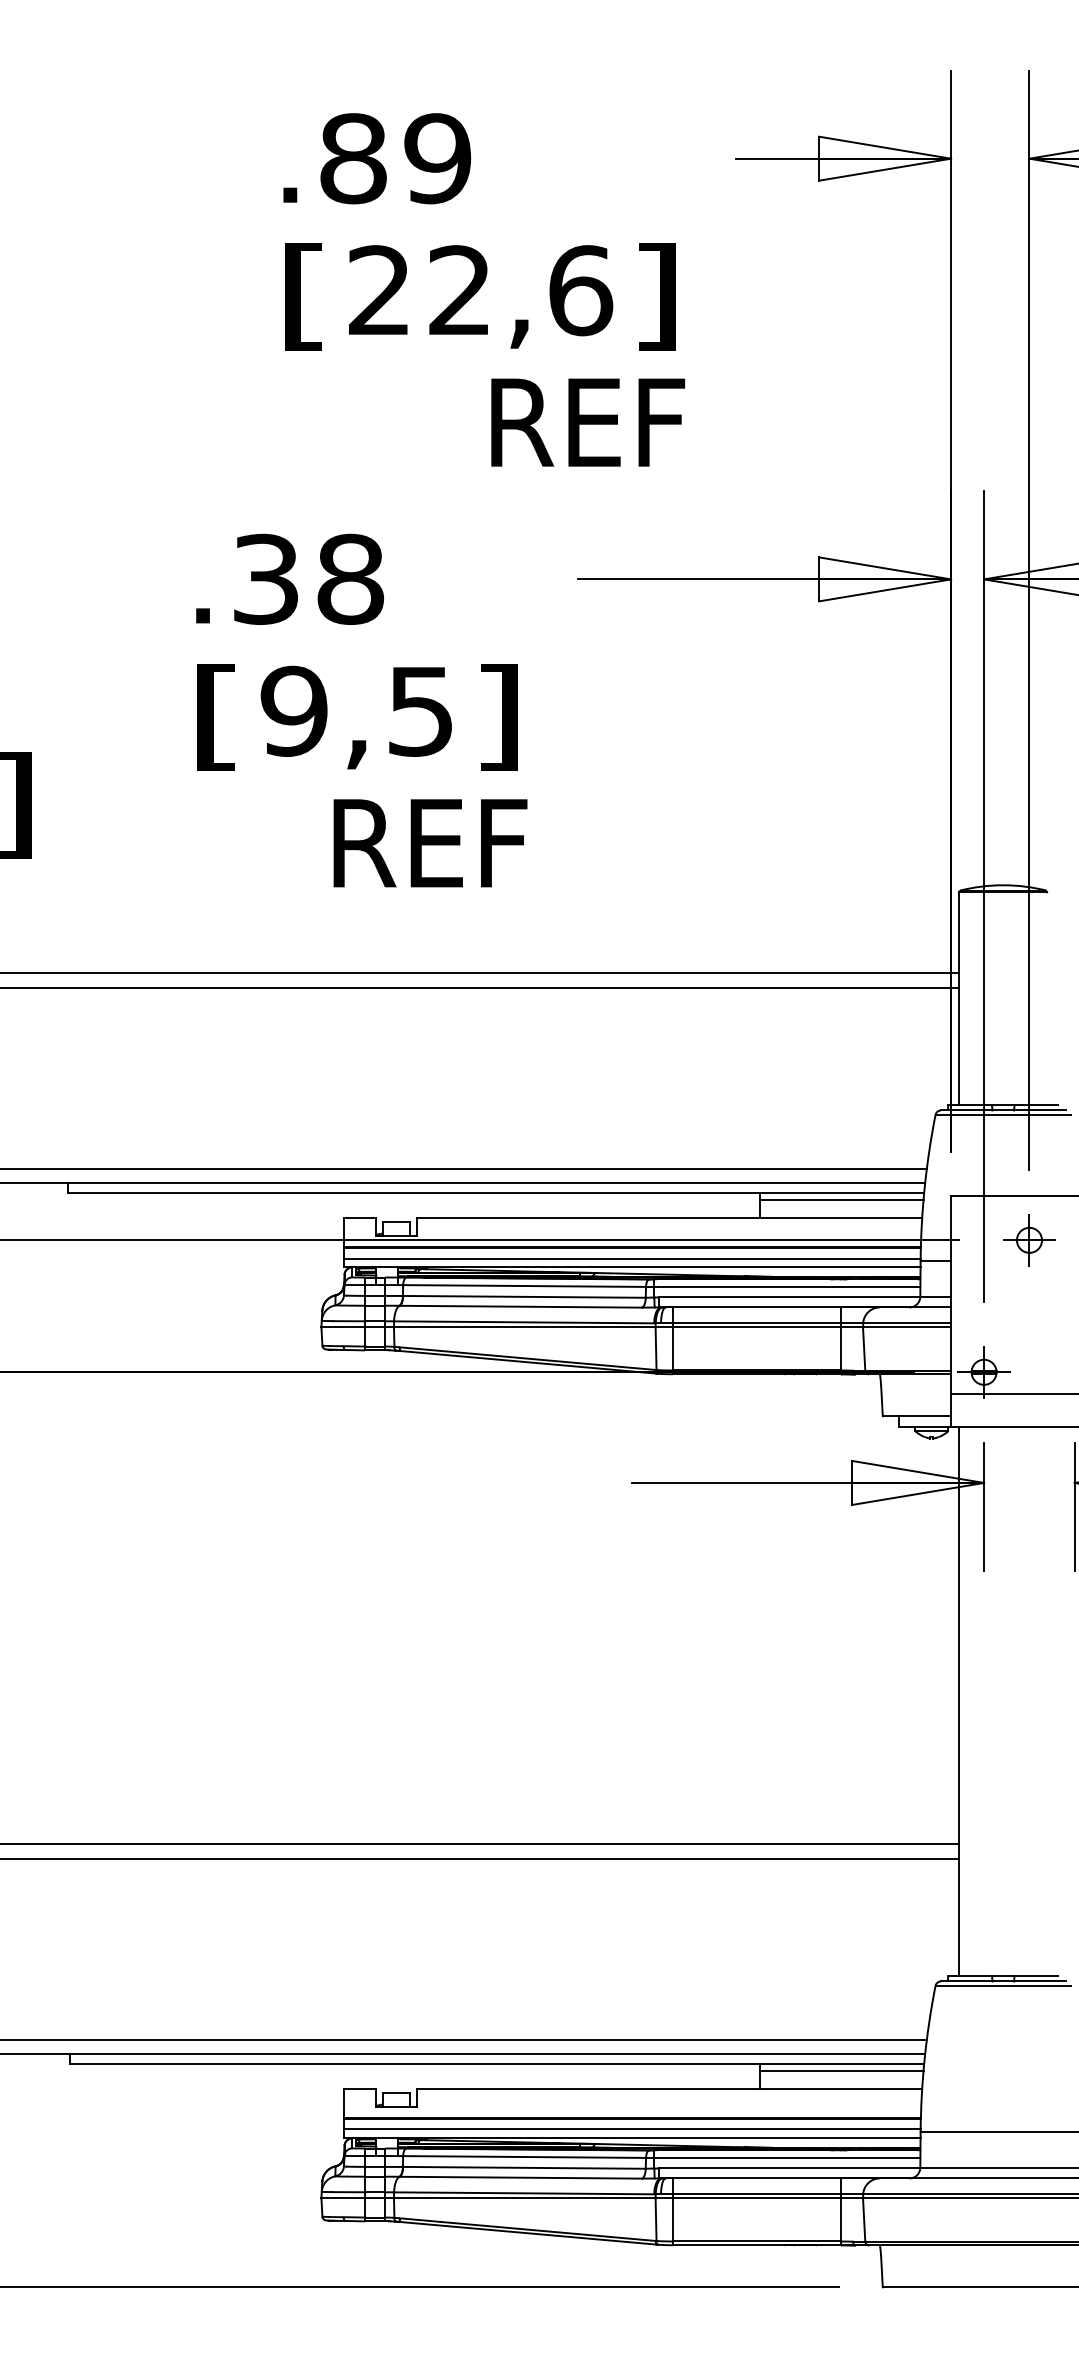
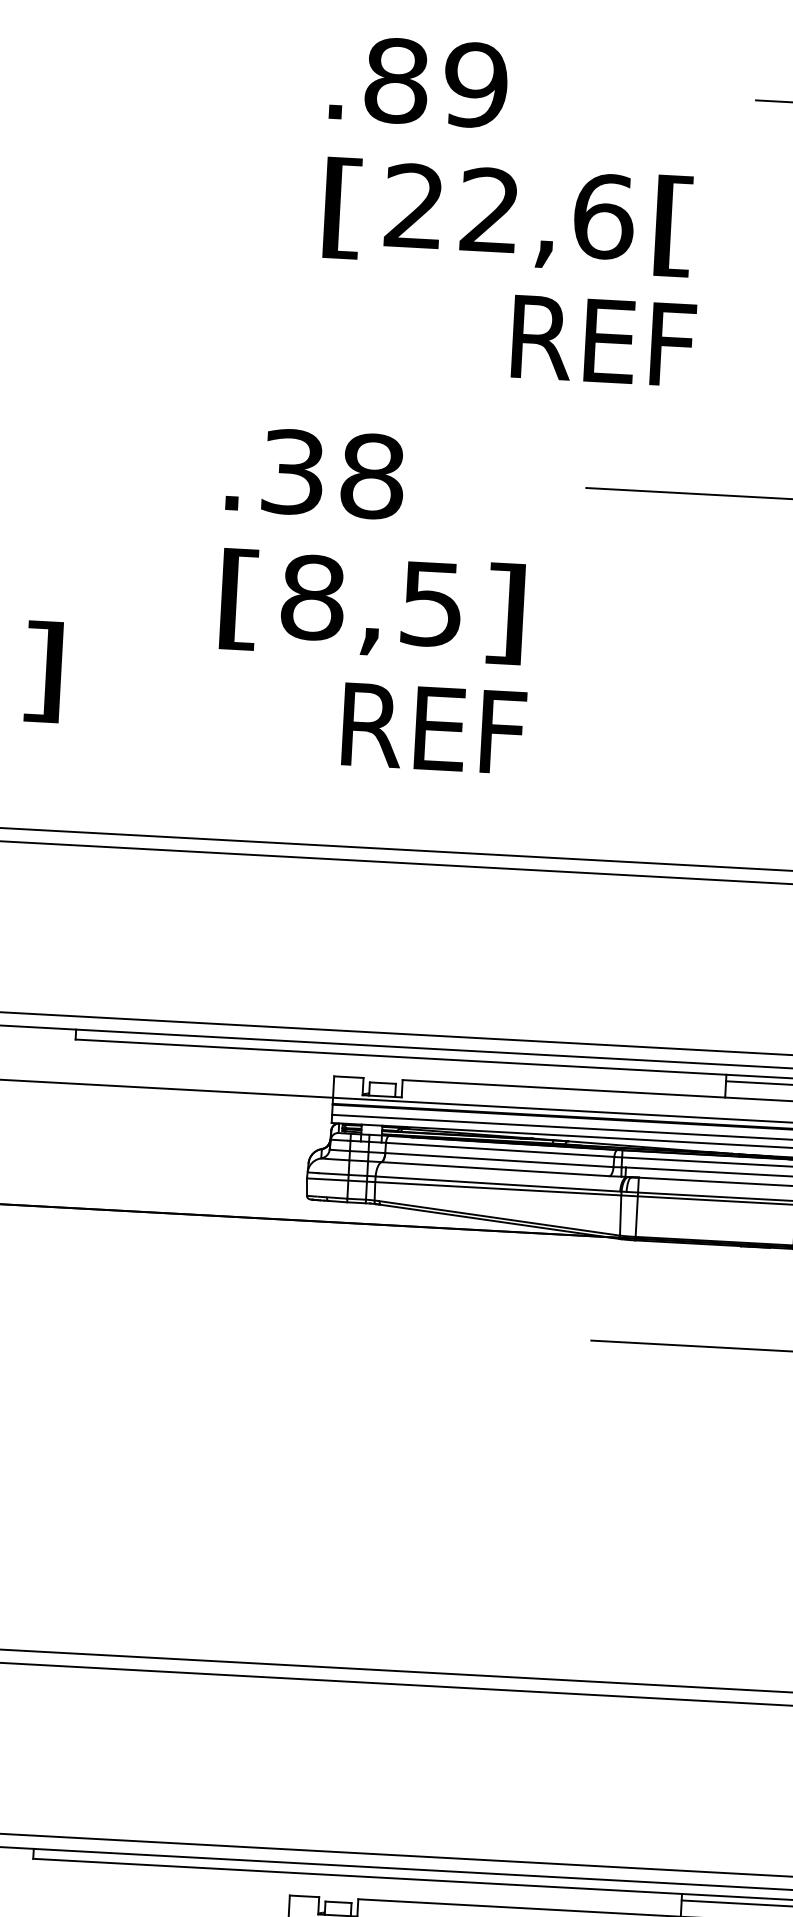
text: (656, 296) -> (674, 225), ] -> [
text: (293, 710) -> (312, 596), 9,5 -> 8,5

